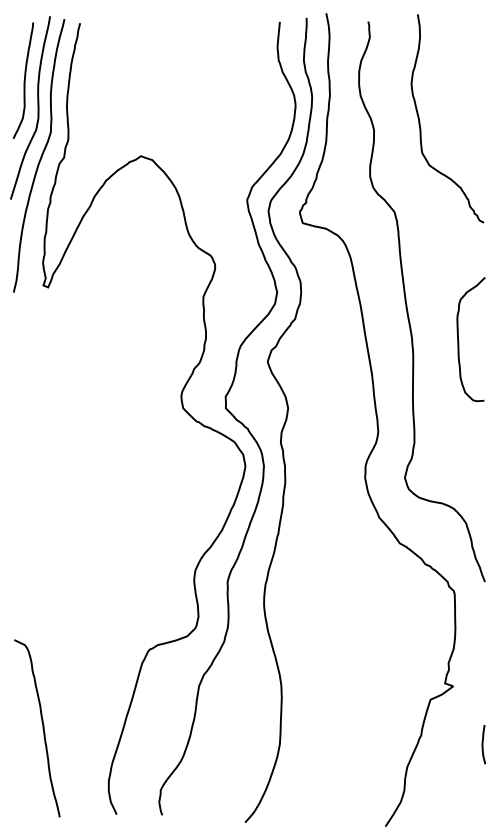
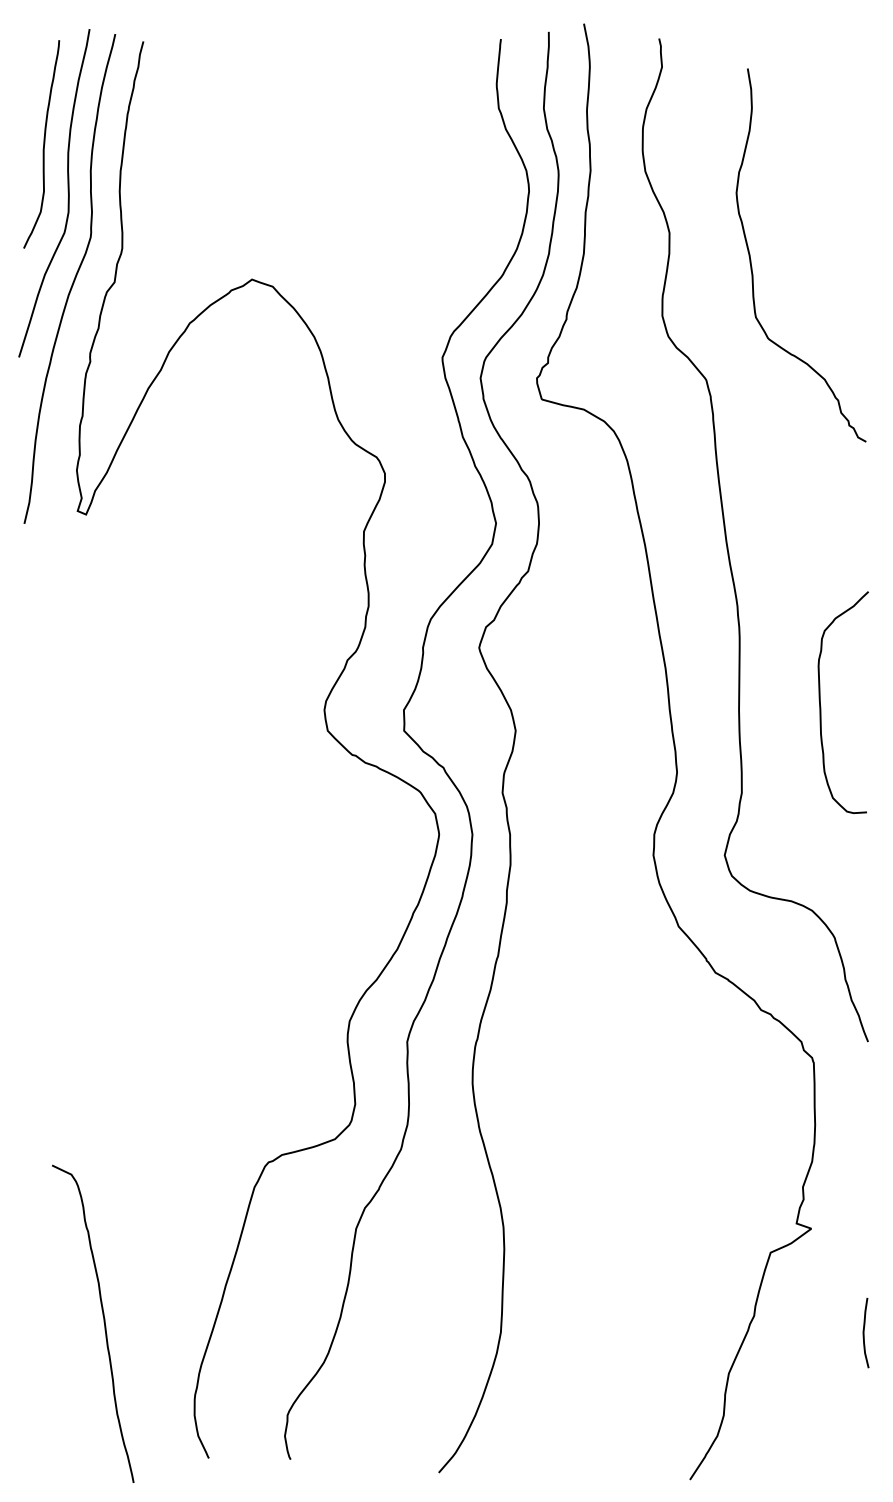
curve: (420, 121) -> (752, 260), moved
curve: (459, 340) -> (822, 704), moved
curve: (42, 728) -> (102, 1323), moved

